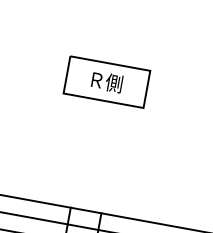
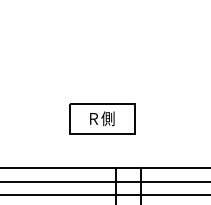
part: (107, 81) -> (102, 118), moved

